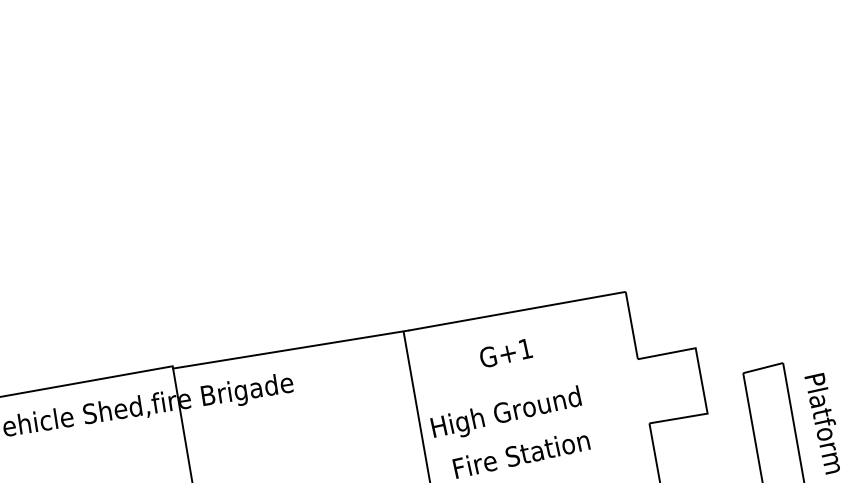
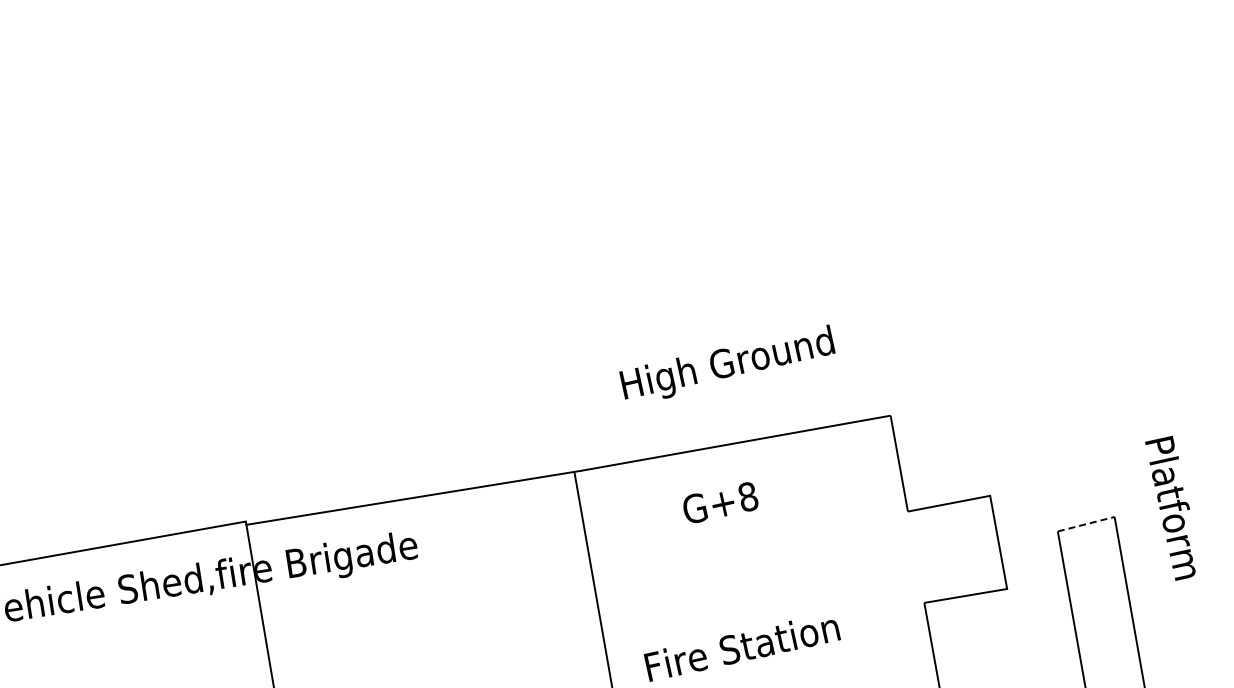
text: (525, 349) -> (748, 497), G+1 -> G+8
line: (763, 368) -> (1086, 524), solid -> dashed
text: (506, 411) -> (727, 361), moved
text: (822, 423) -> (1170, 507), moved

